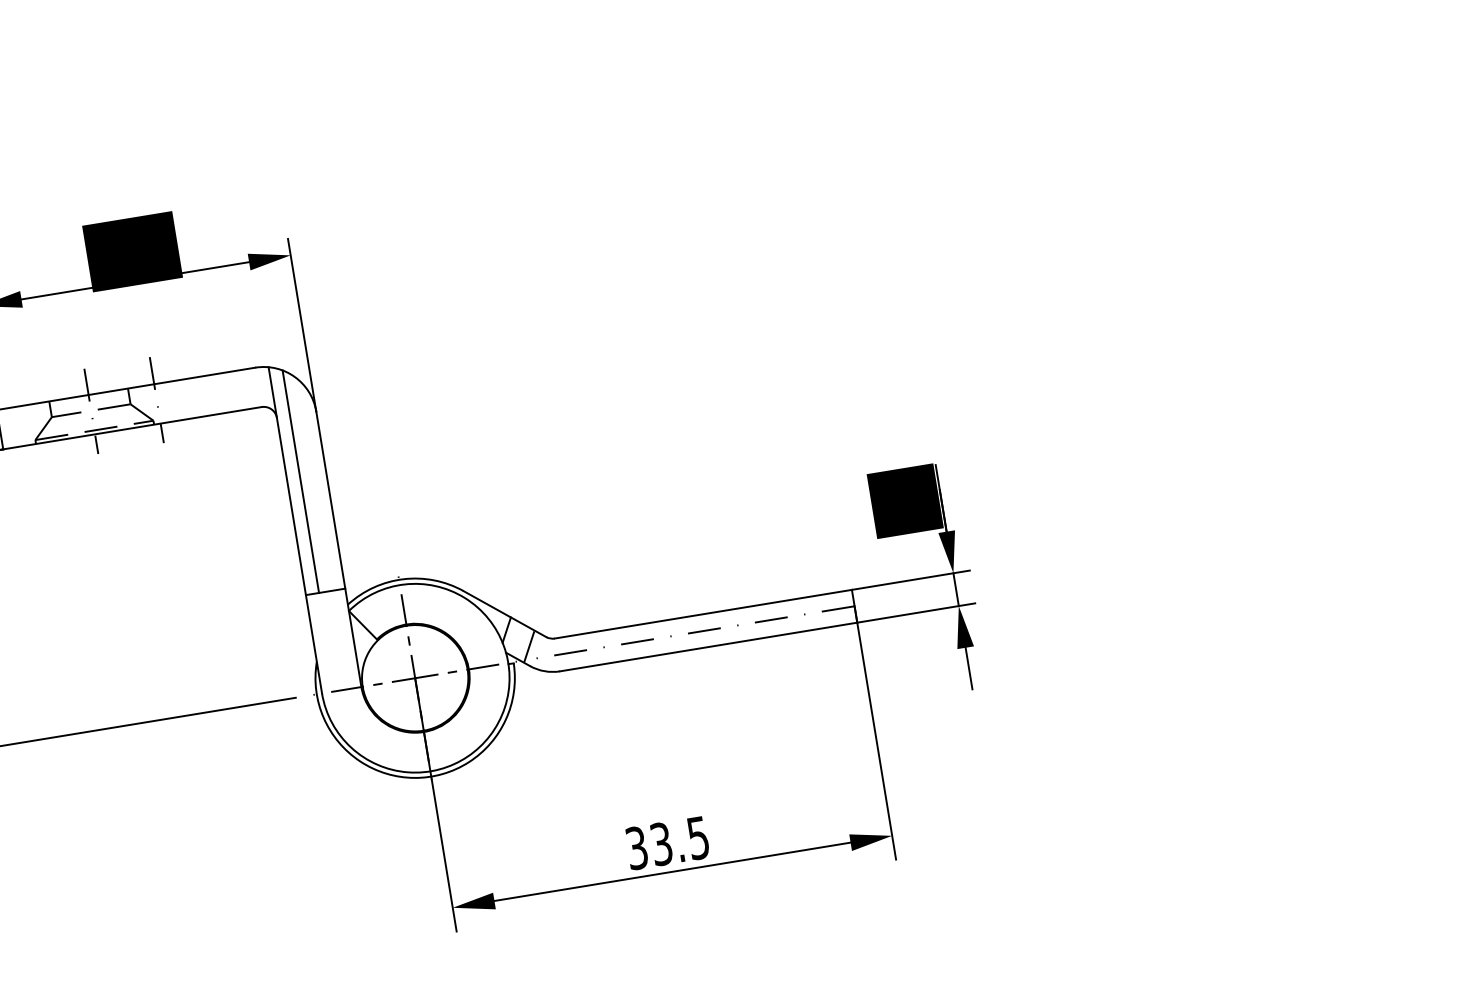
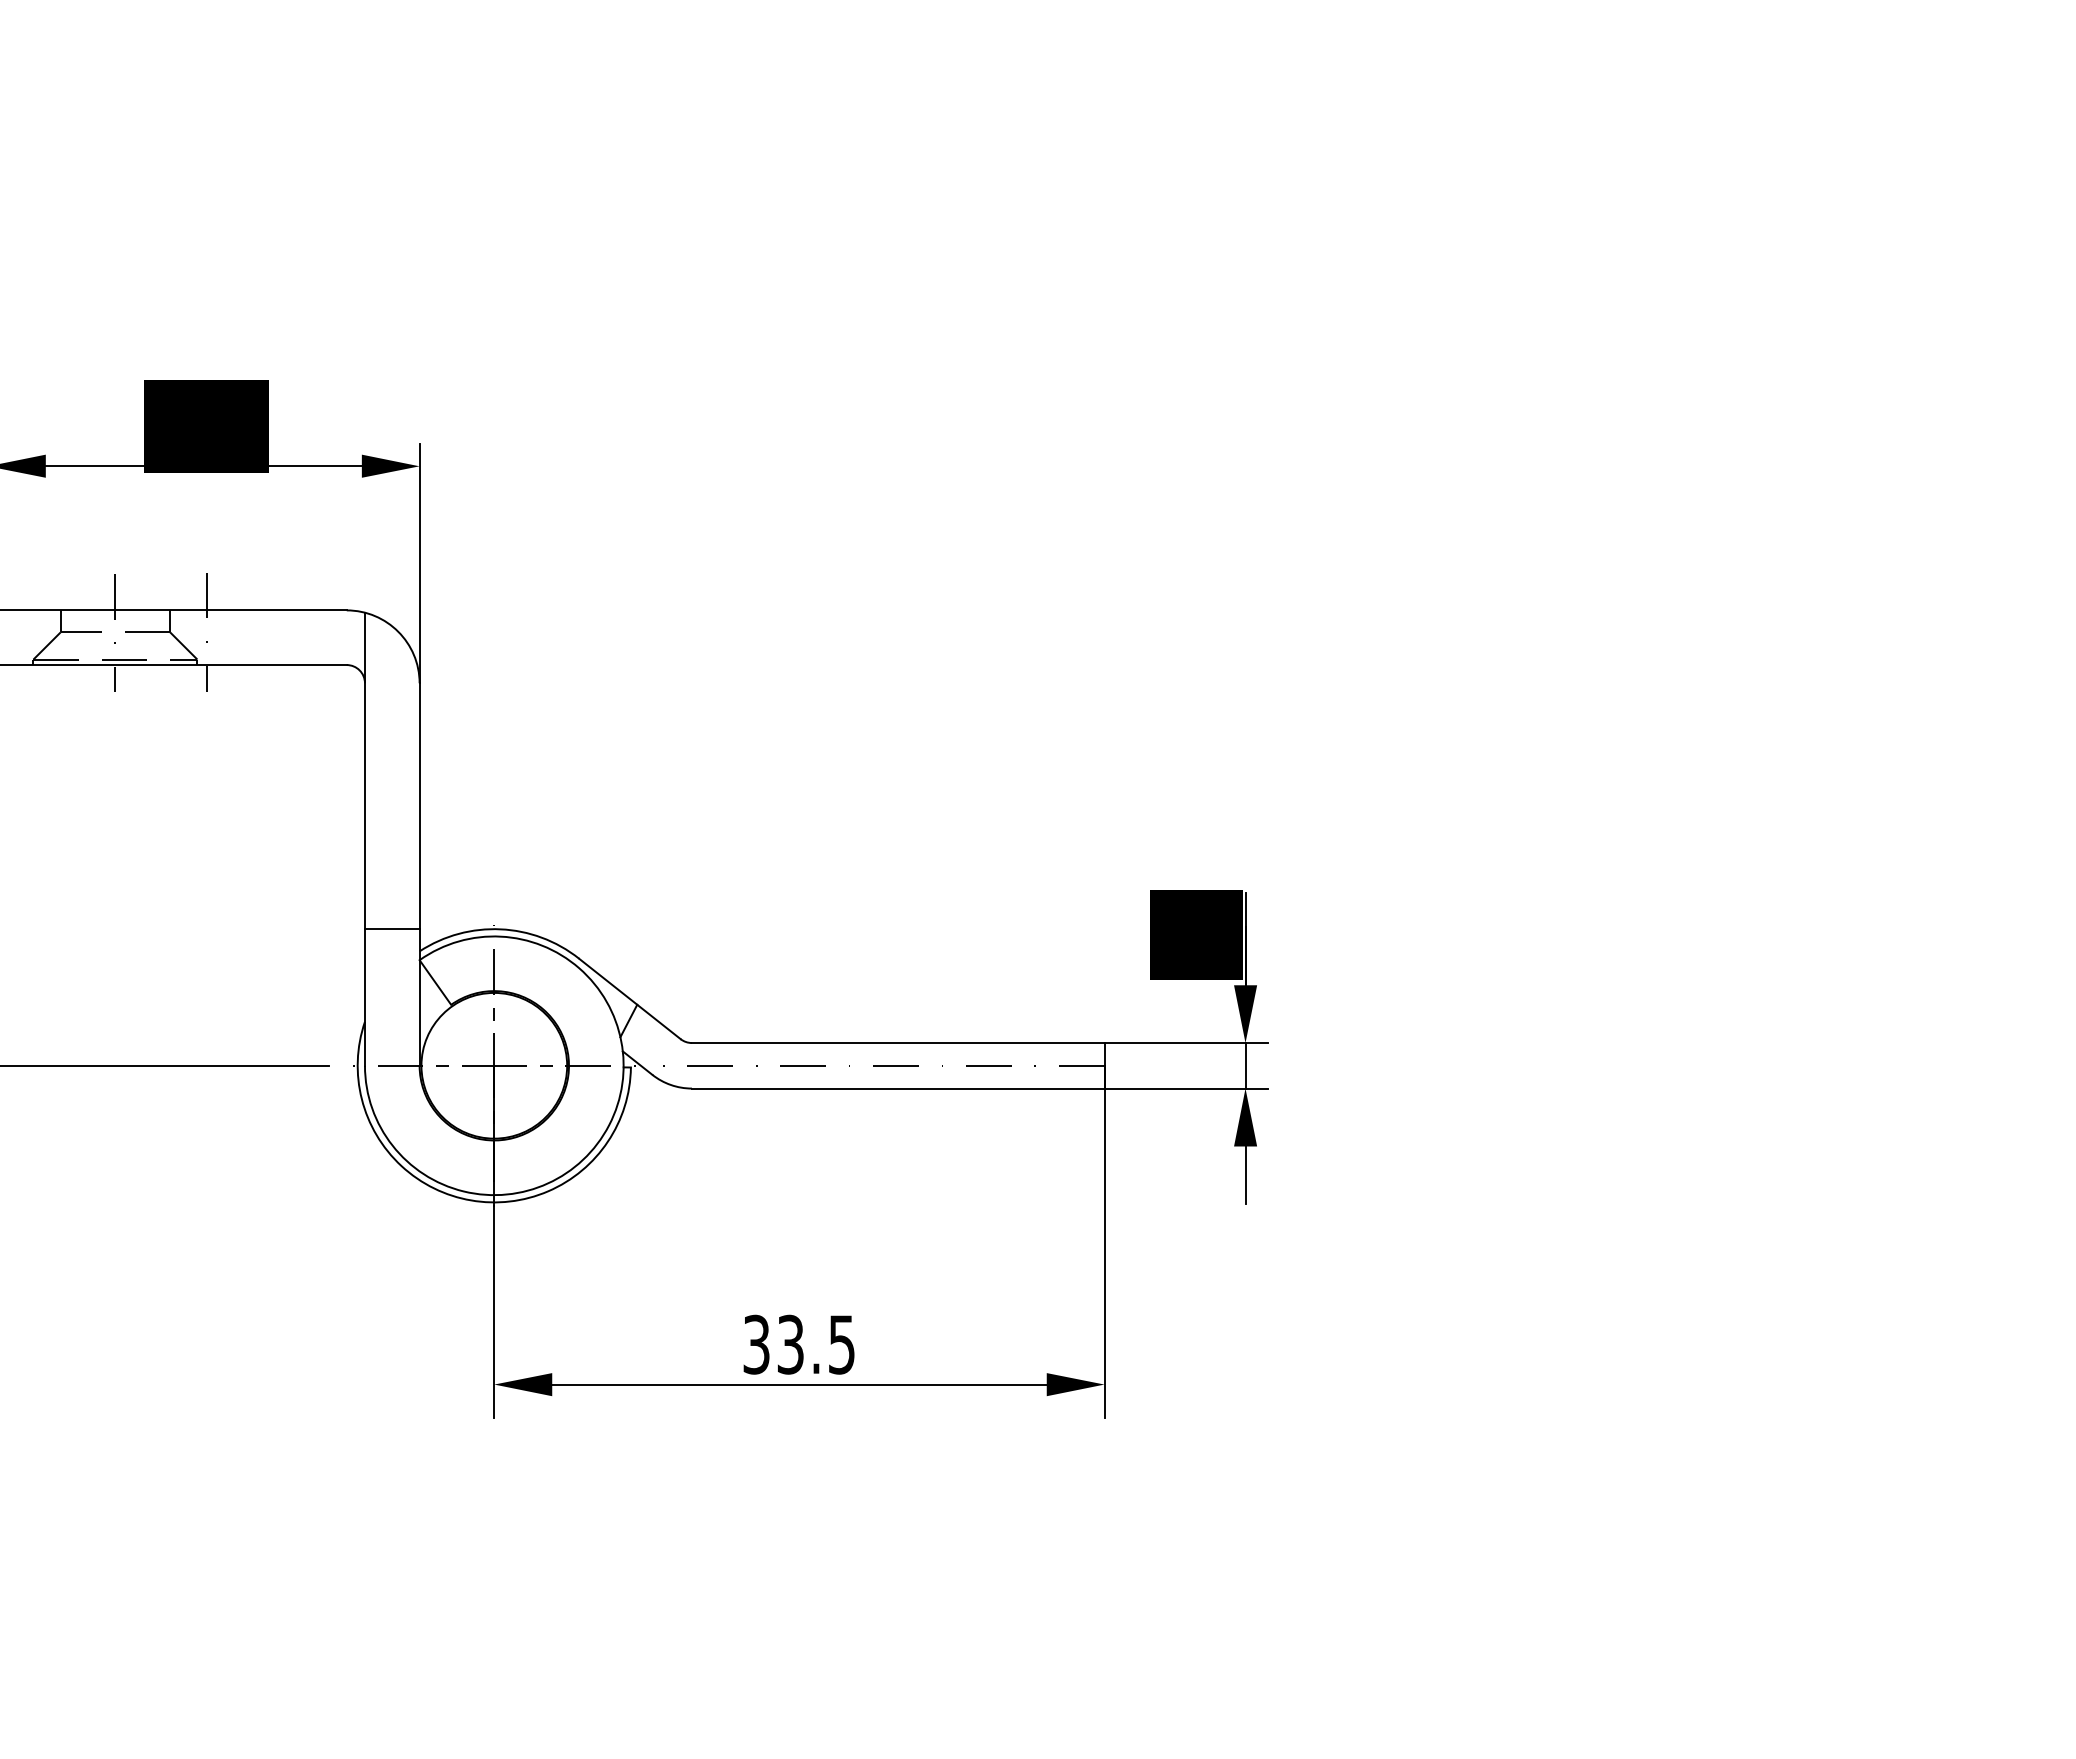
line: (301, 481) -> (383, 774), removed
line: (529, 646) -> (655, 1047), removed

